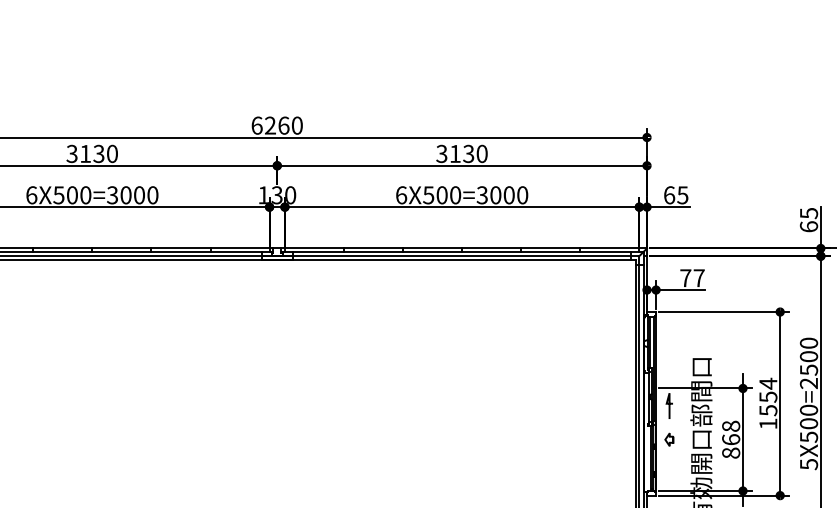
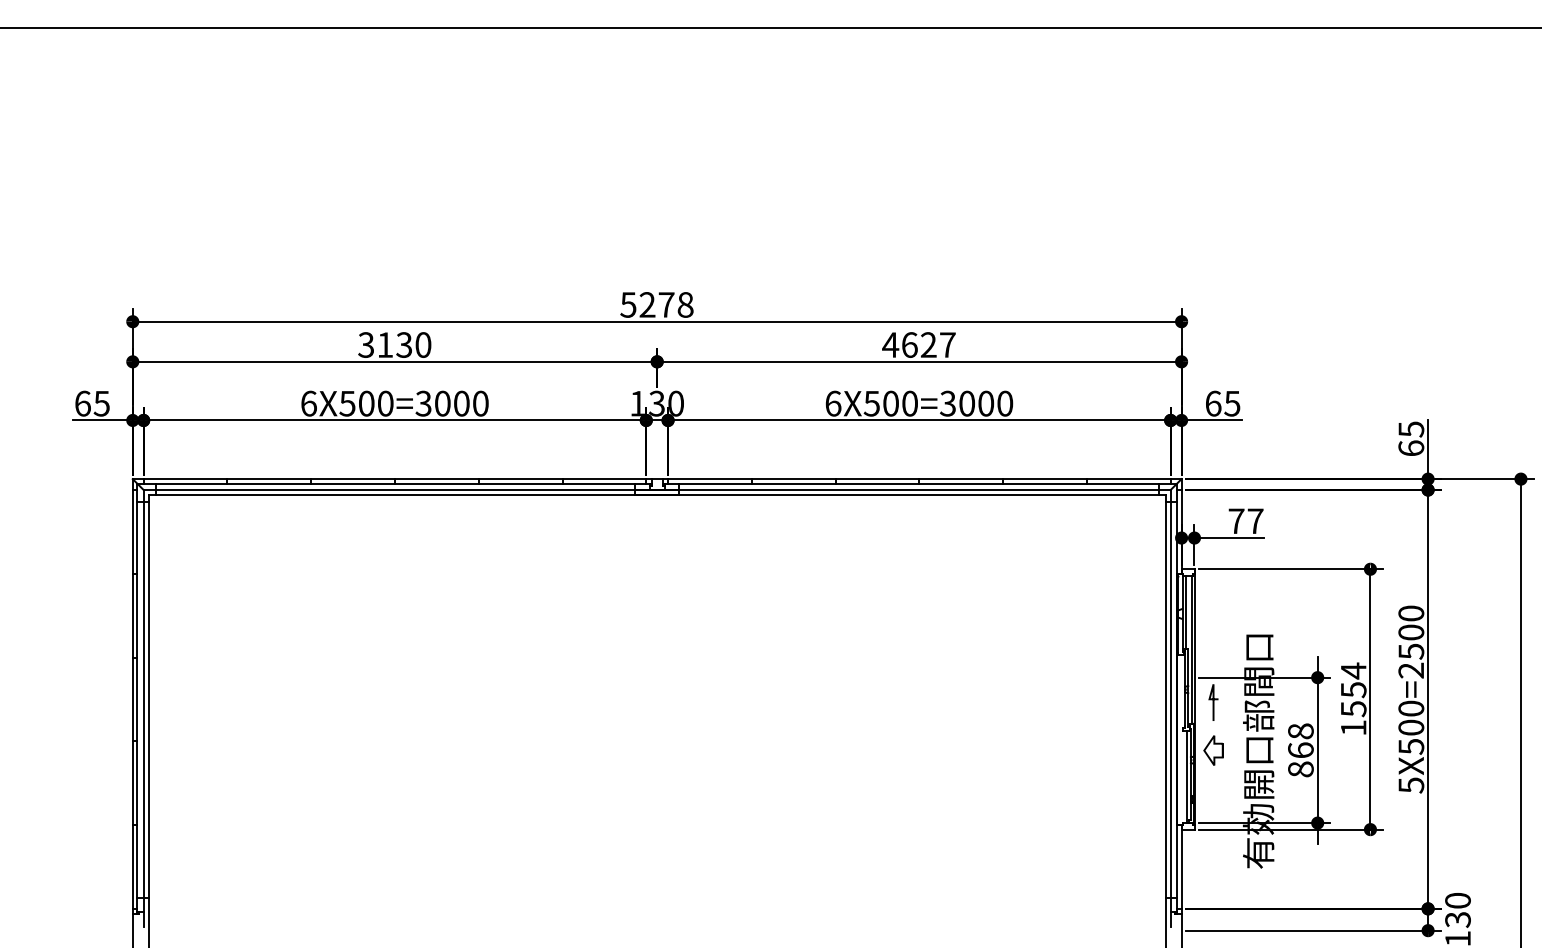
text: (276, 125) -> (656, 304), 6260 -> 5278
text: (461, 153) -> (918, 344), 3130 -> 4627
part: (668, 439) -> (1212, 749), size x1.6

